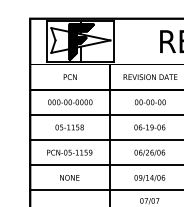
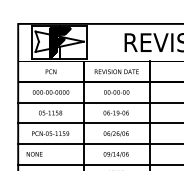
text: (69, 178) -> (34, 154), moved

